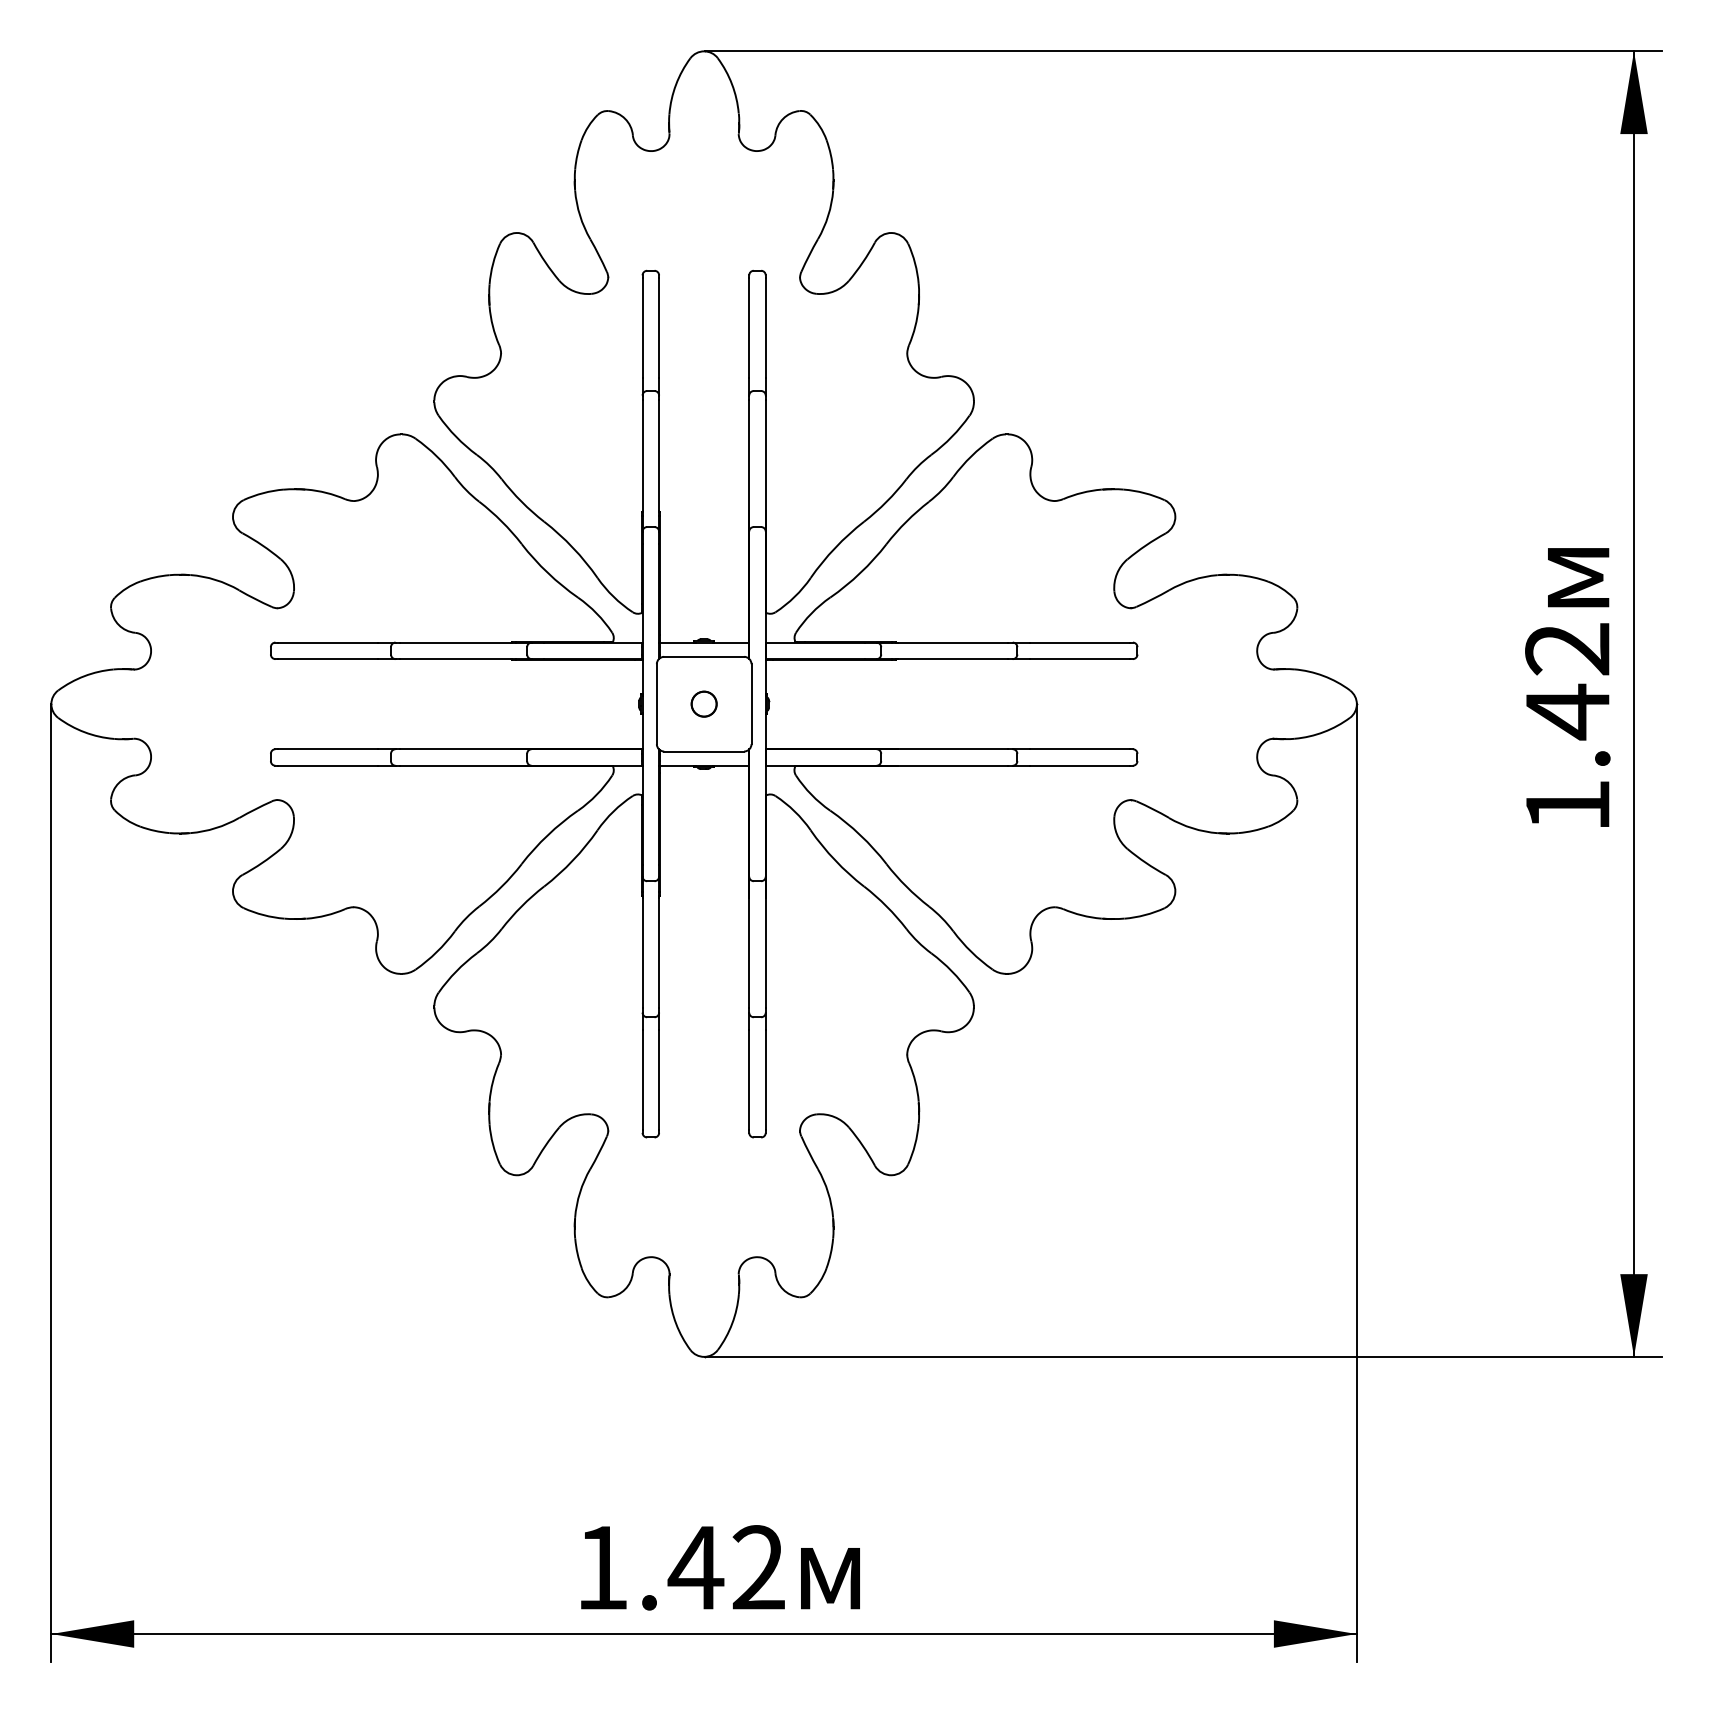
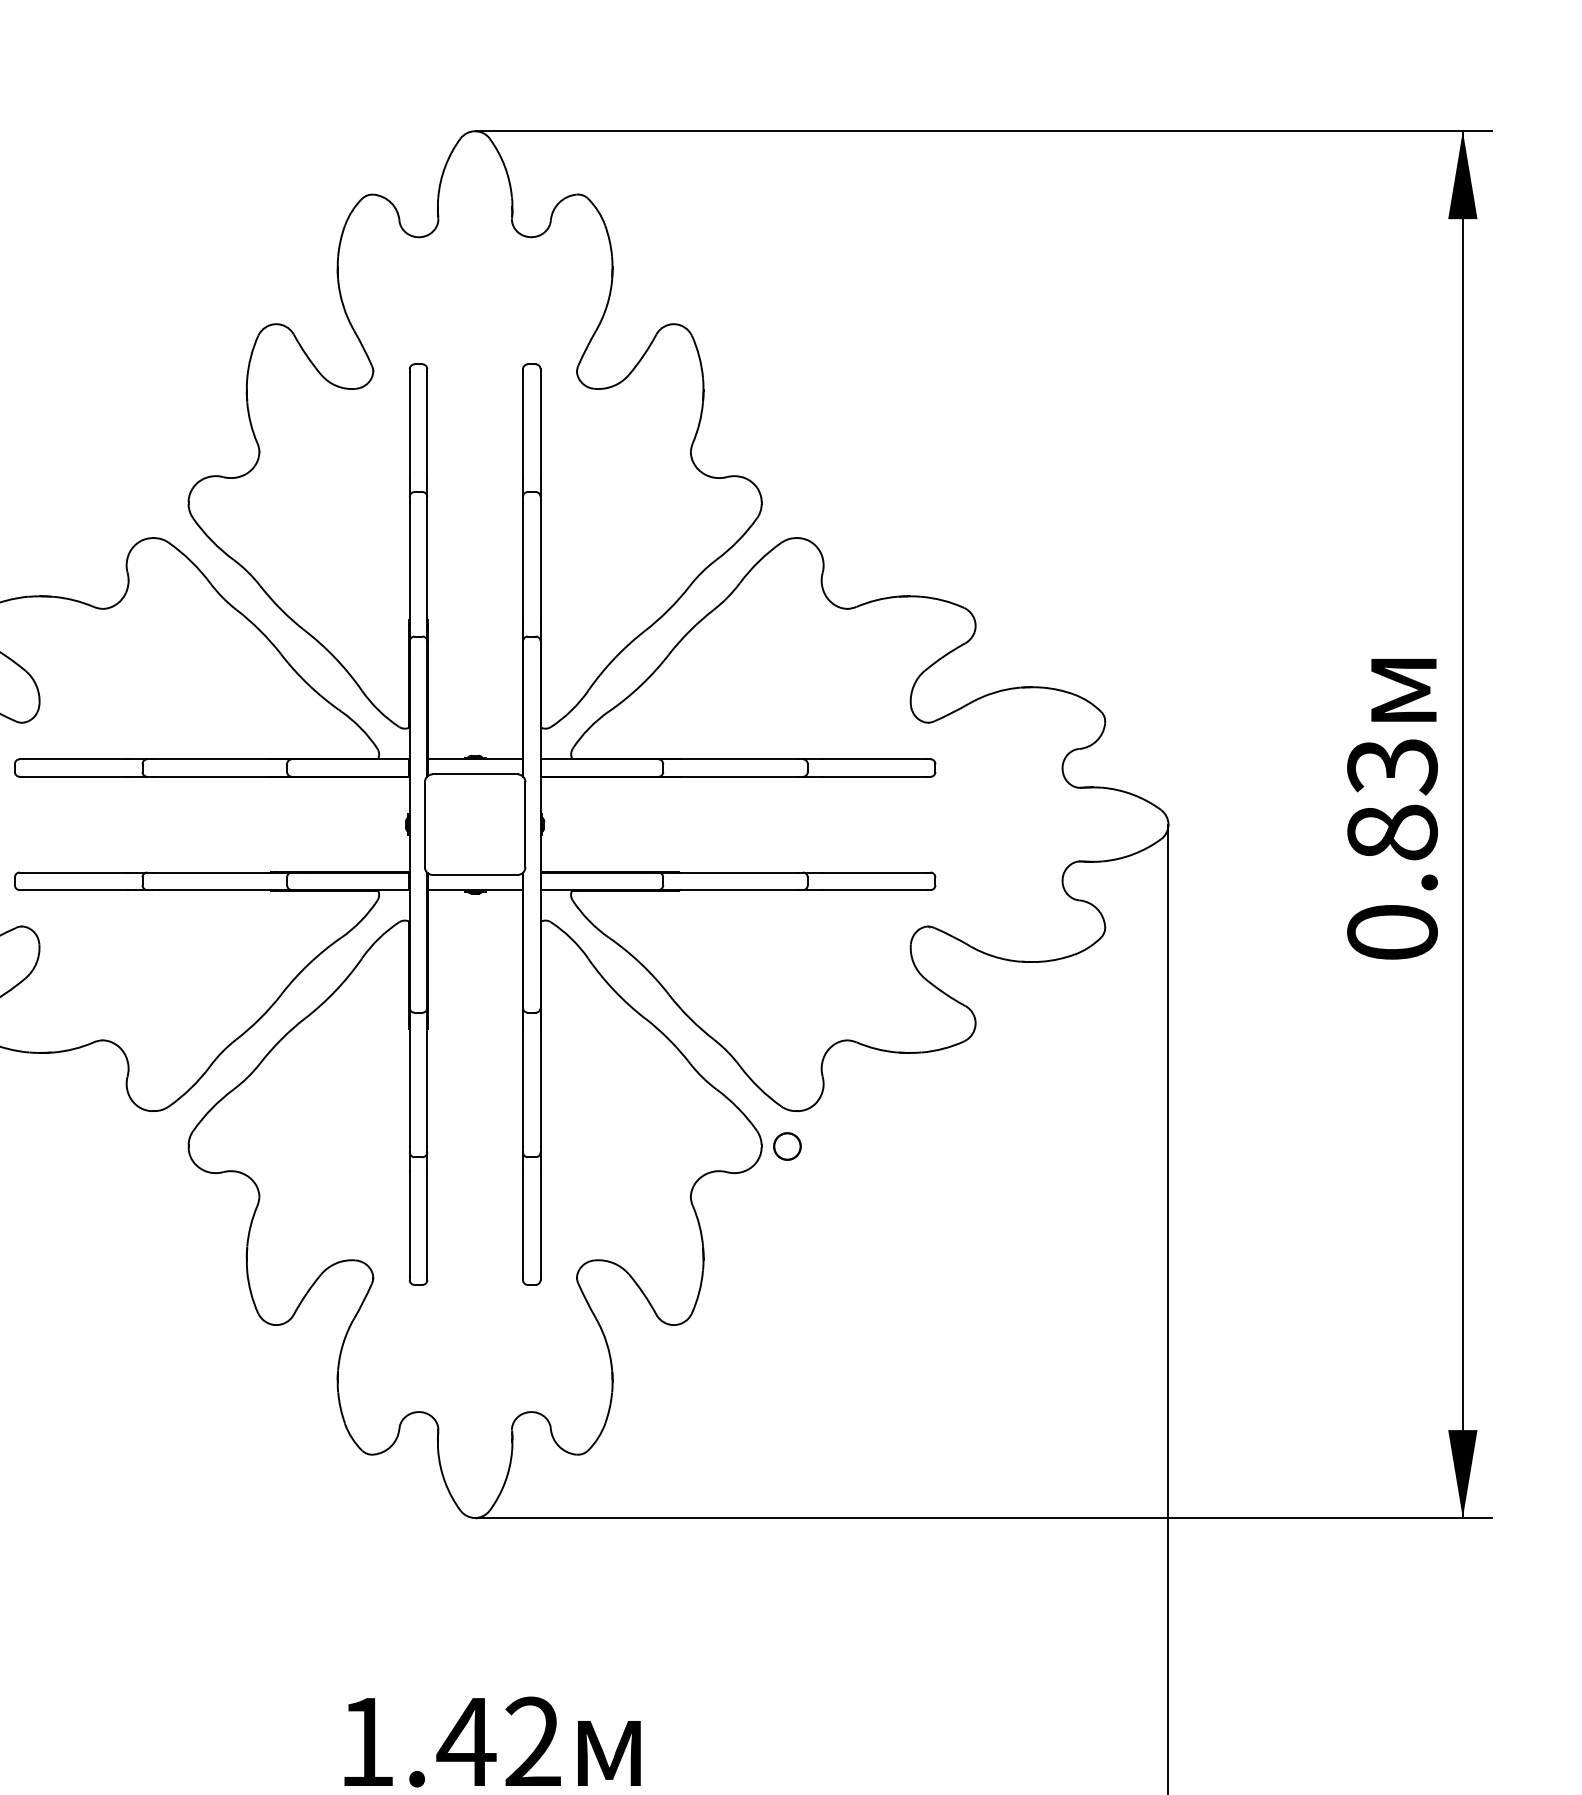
circle: (703, 703) -> (786, 1145), moved
text: (1567, 727) -> (1392, 849), 1.42 -> 0.83

